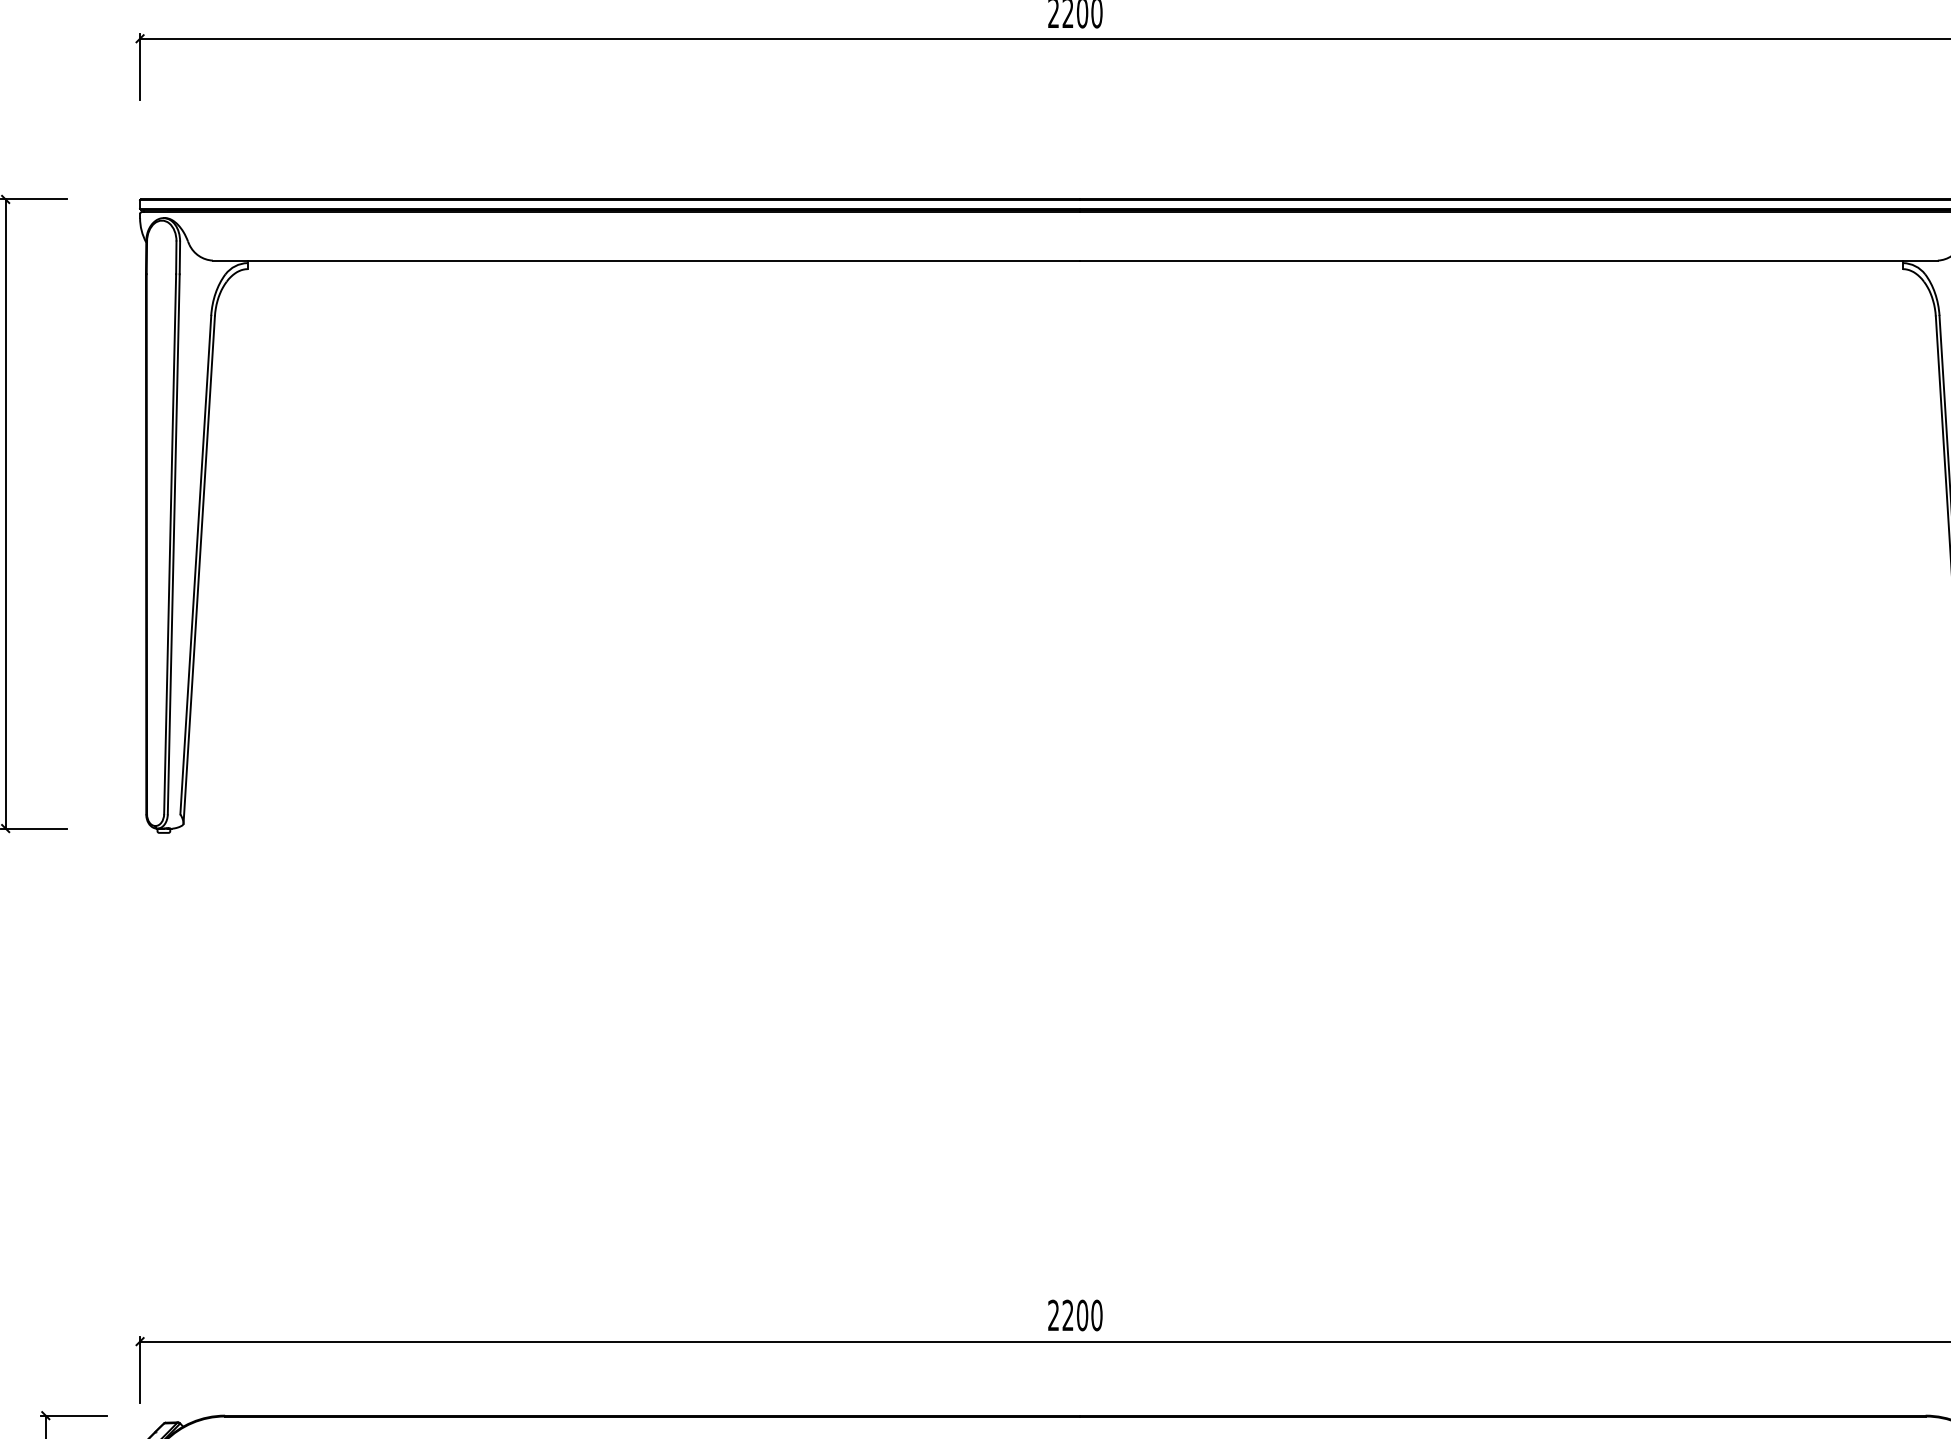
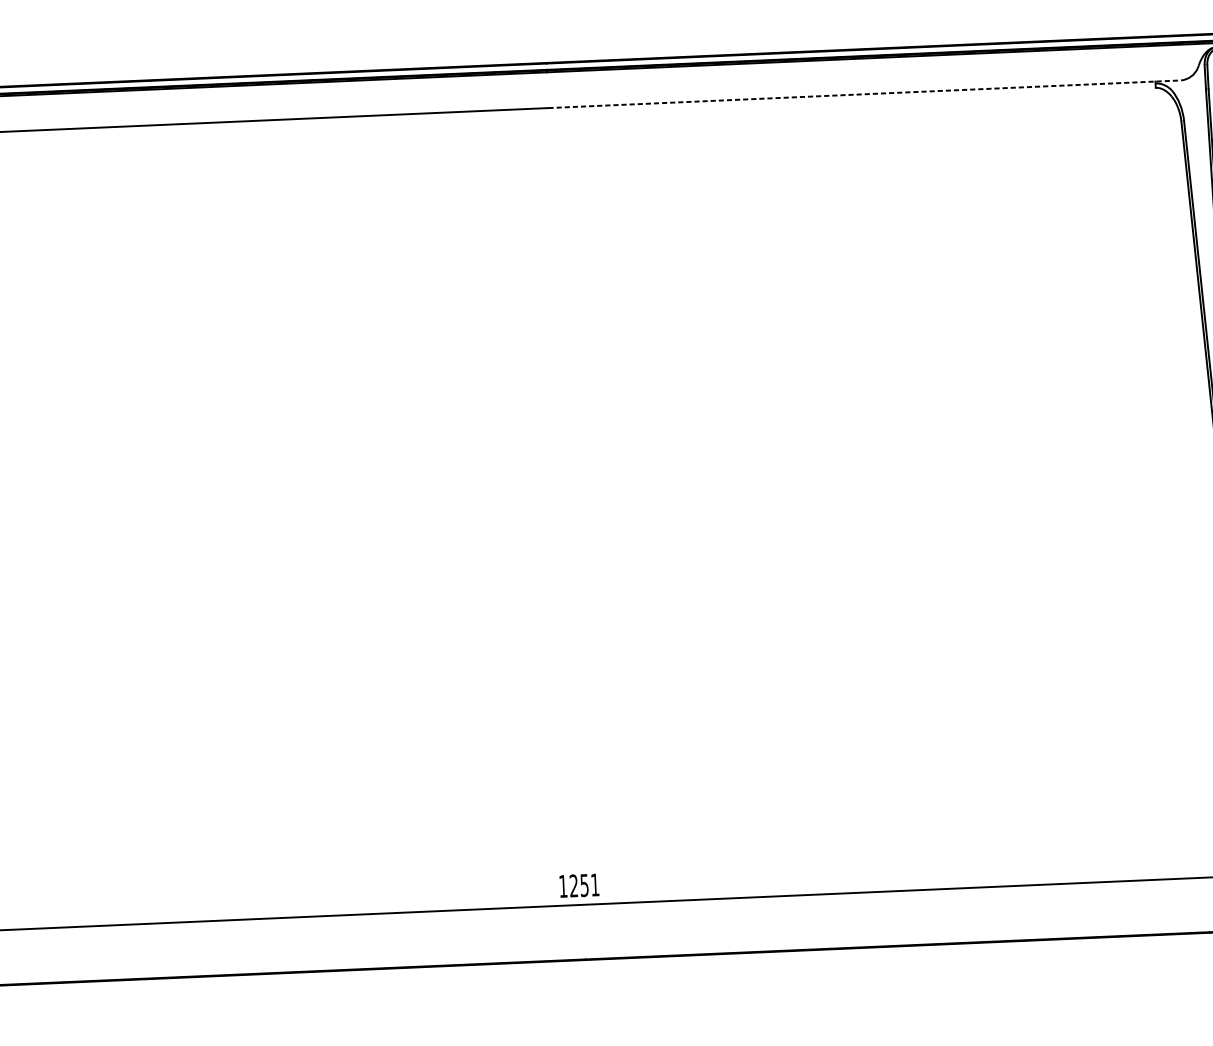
line: (1509, 260) -> (865, 94), solid -> dashed
text: (1075, 1315) -> (579, 885), 2200 -> 1251

